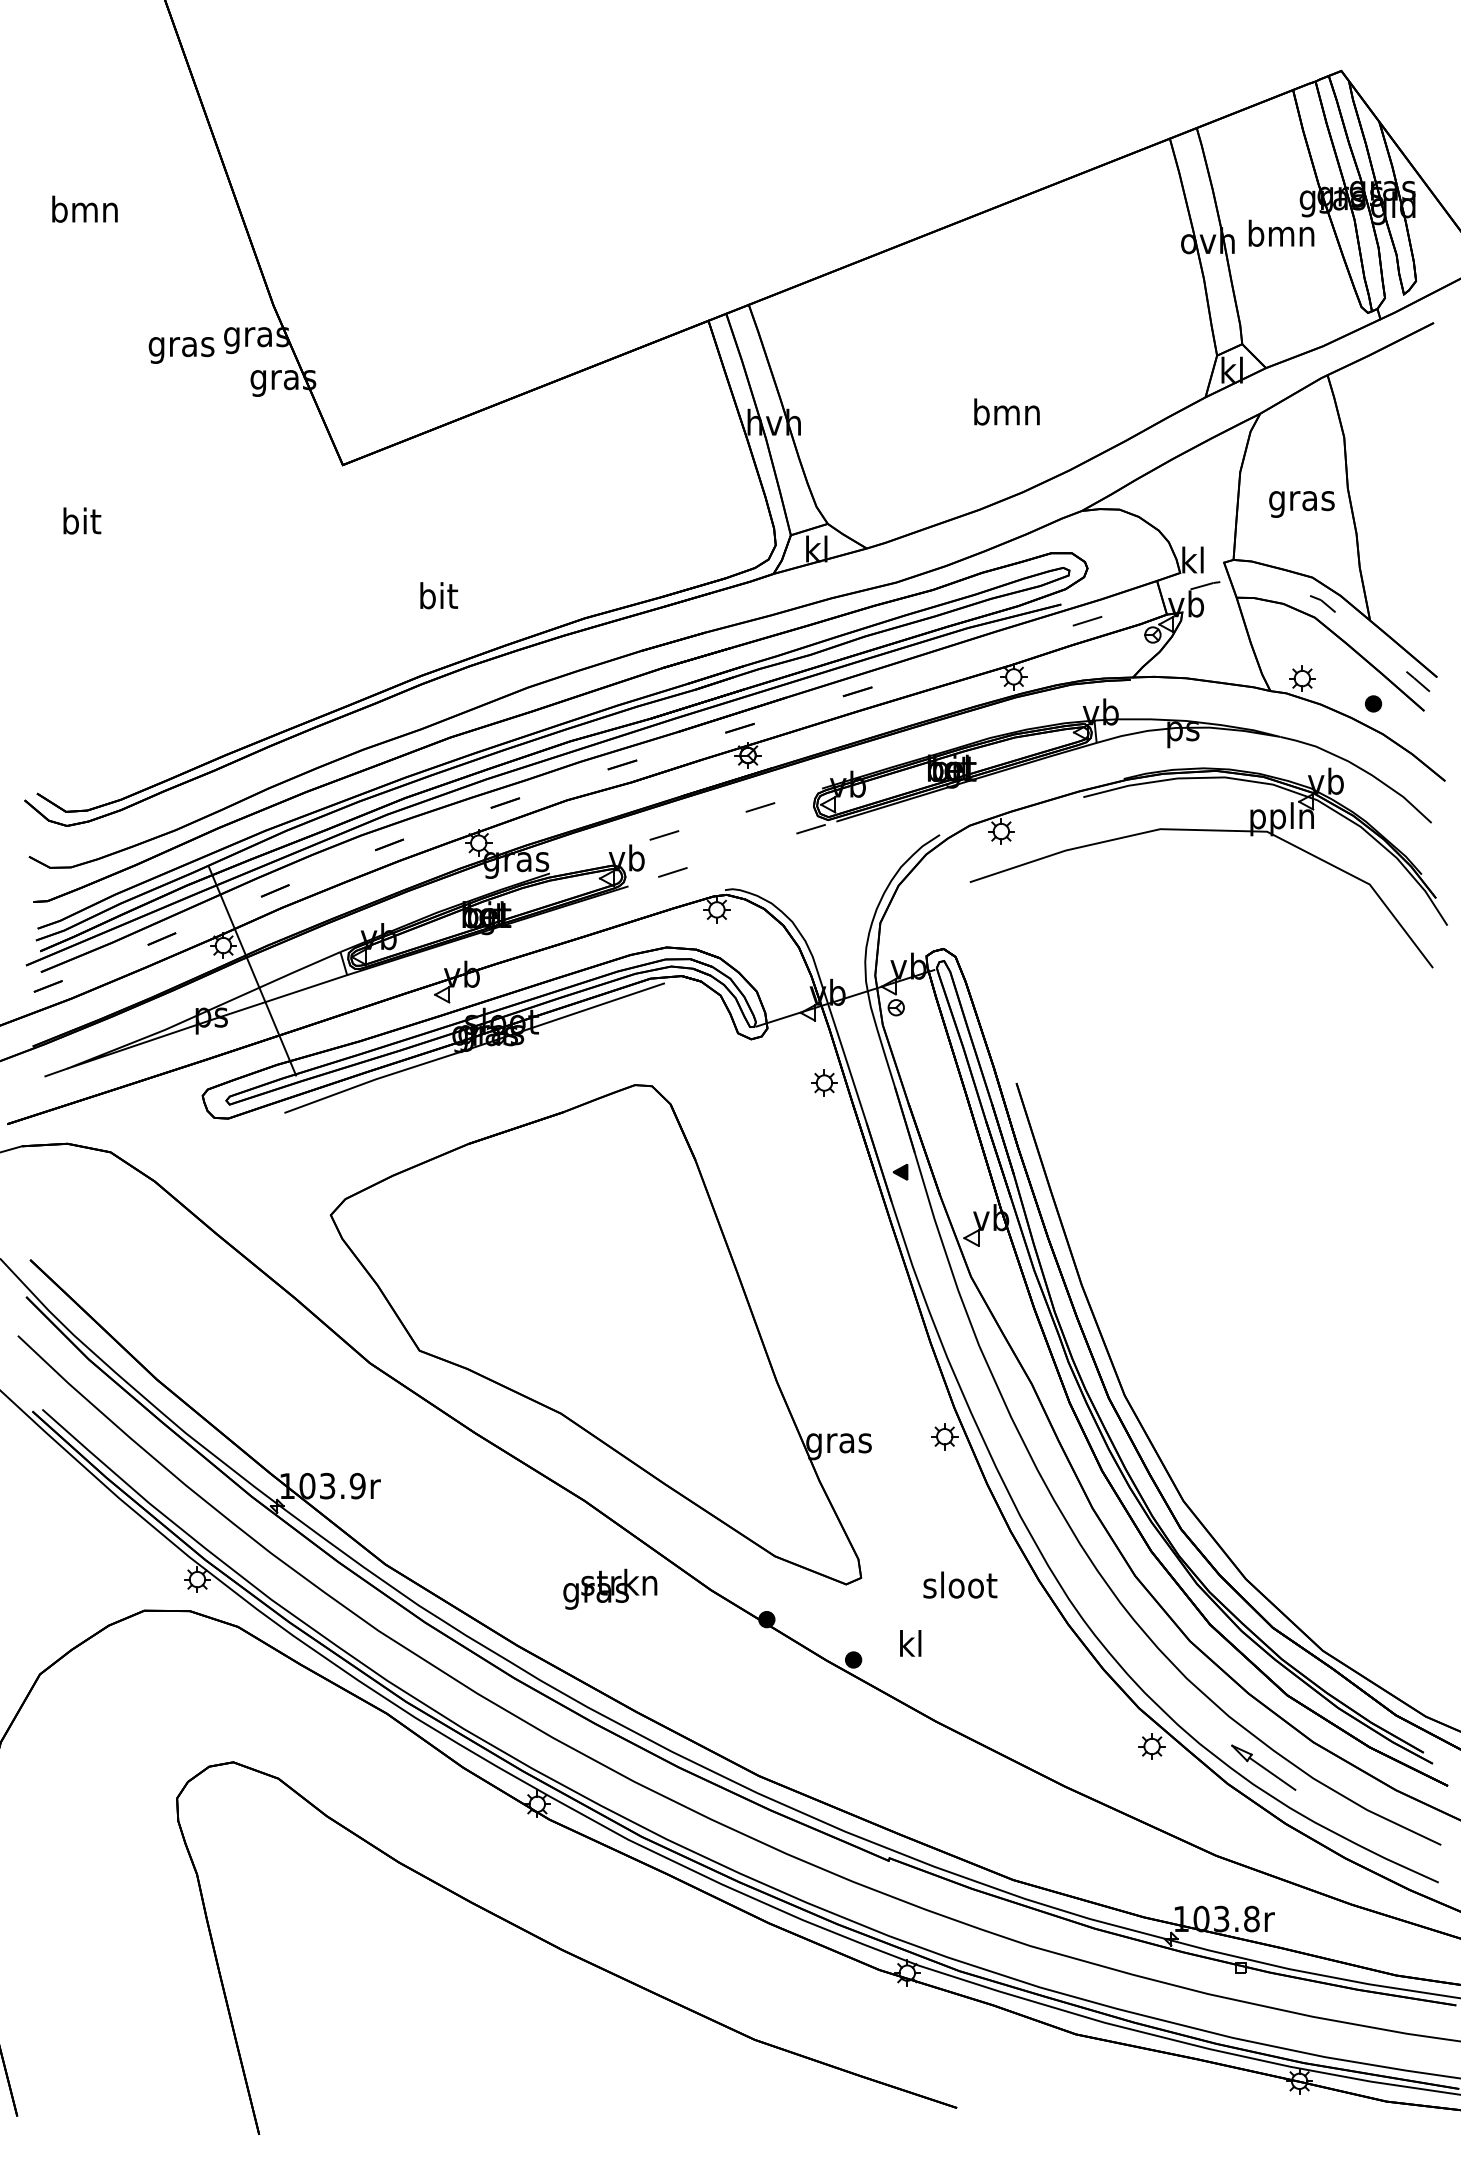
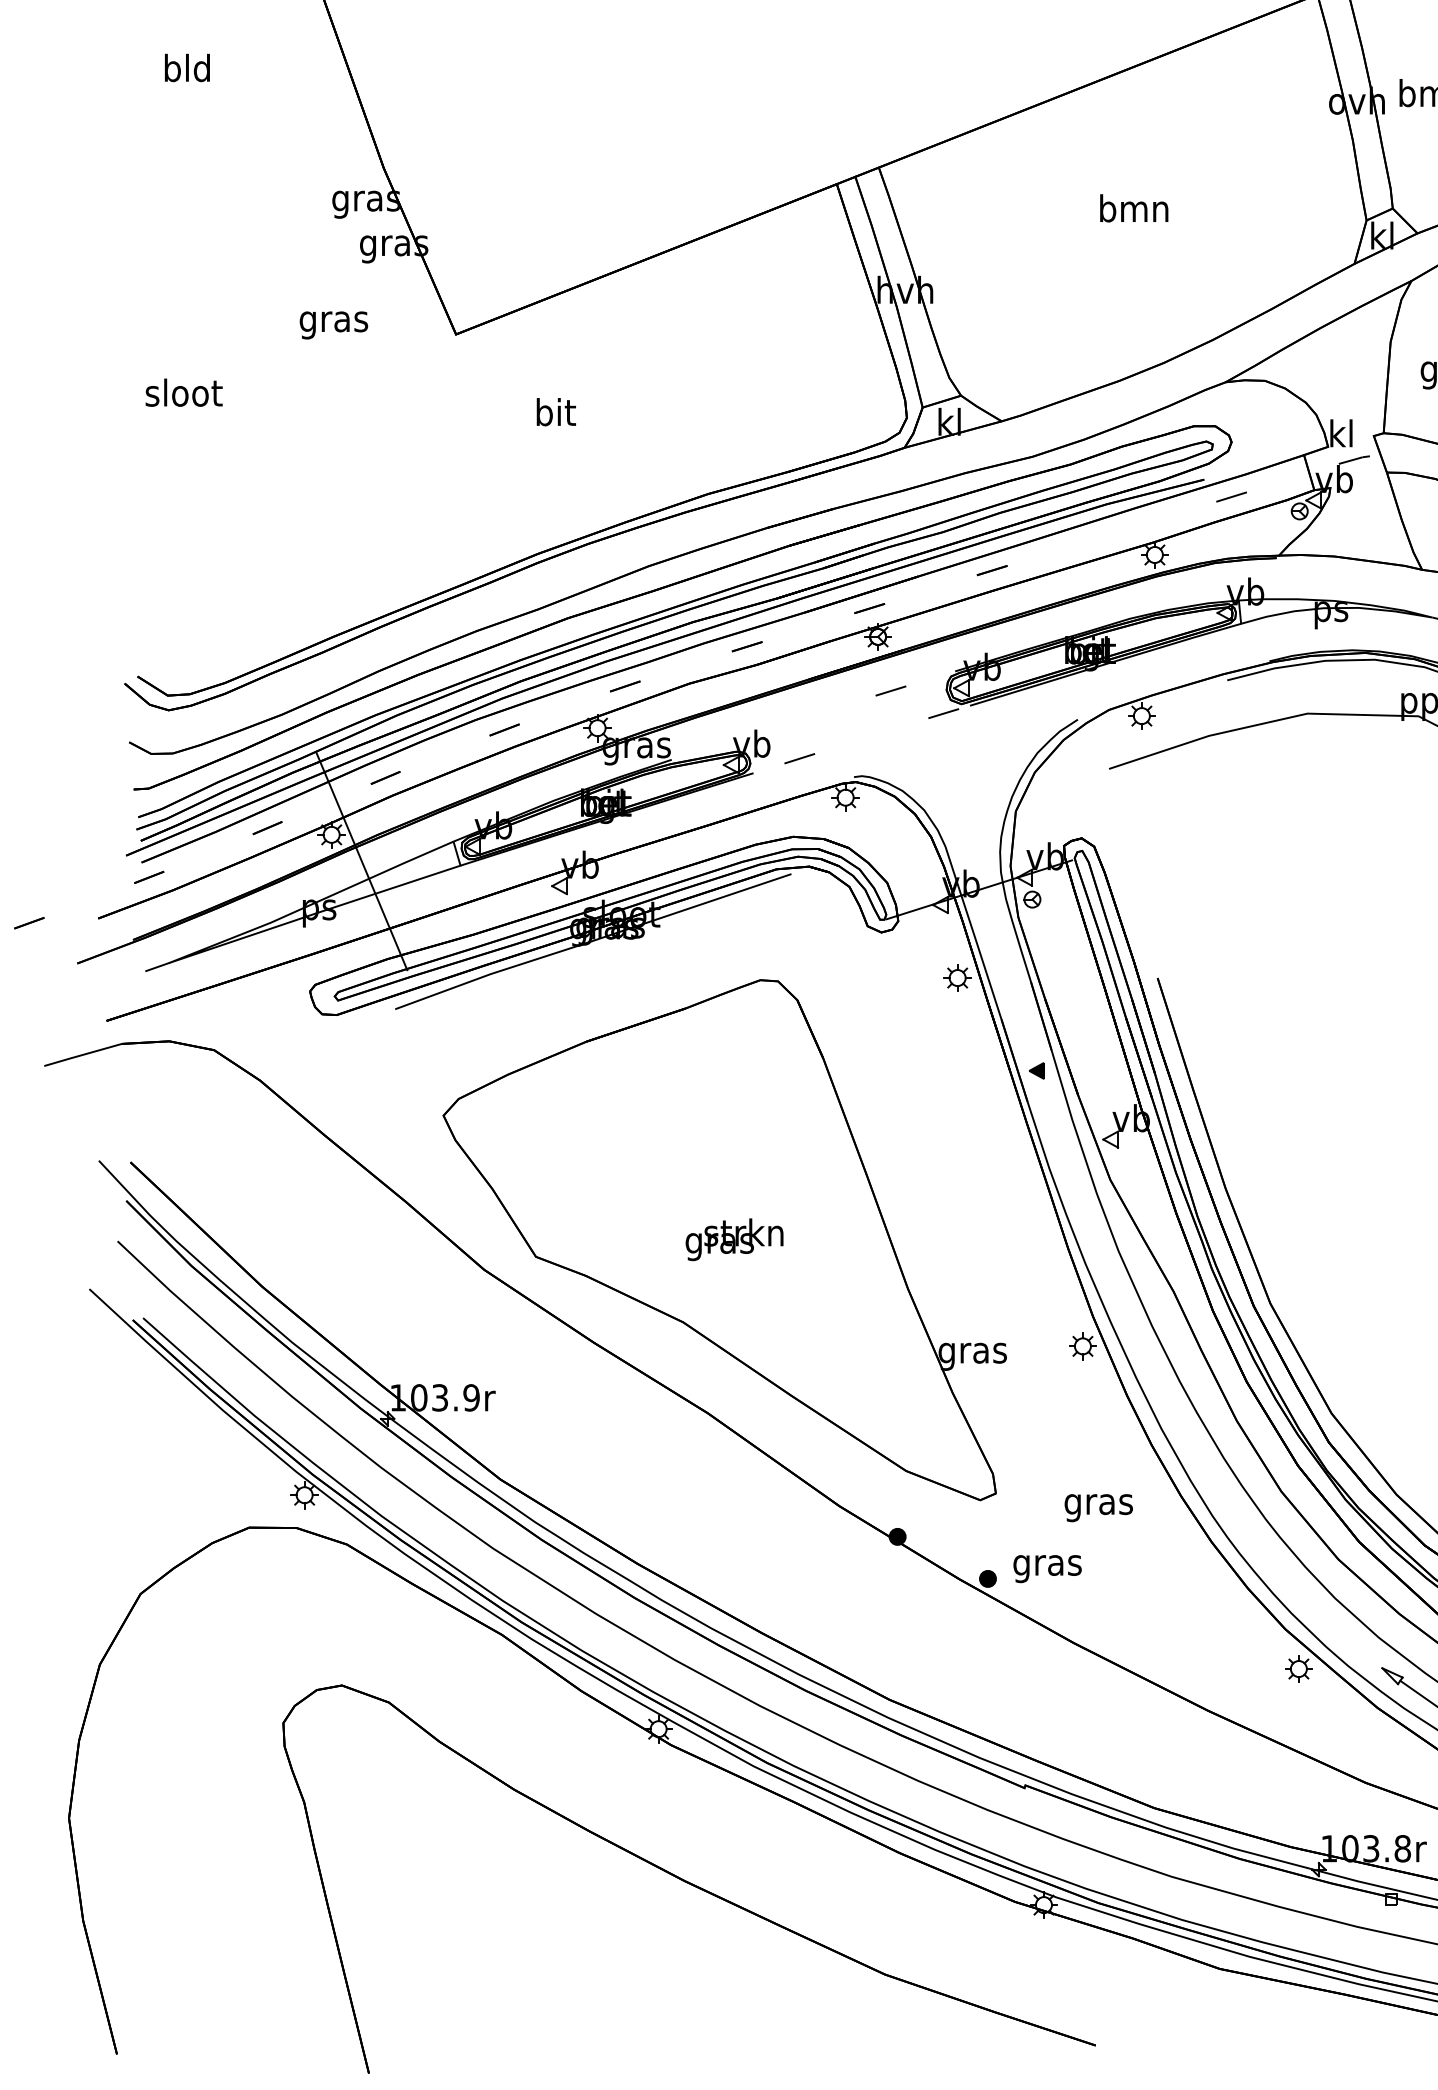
text: (84, 208) -> (186, 67), bmn -> bld
text: (181, 350) -> (333, 325), moved
text: (1006, 411) -> (1133, 207), moved
text: (81, 520) -> (183, 392), bit -> sloot
text: (438, 595) -> (555, 411), moved
line: (664, 835) -> (791, 720), removed
text: (610, 1588) -> (734, 1238), moved
text: (960, 1588) -> (1099, 1504), sloot -> gras
text: (910, 1646) -> (1047, 1564), kl -> gras

